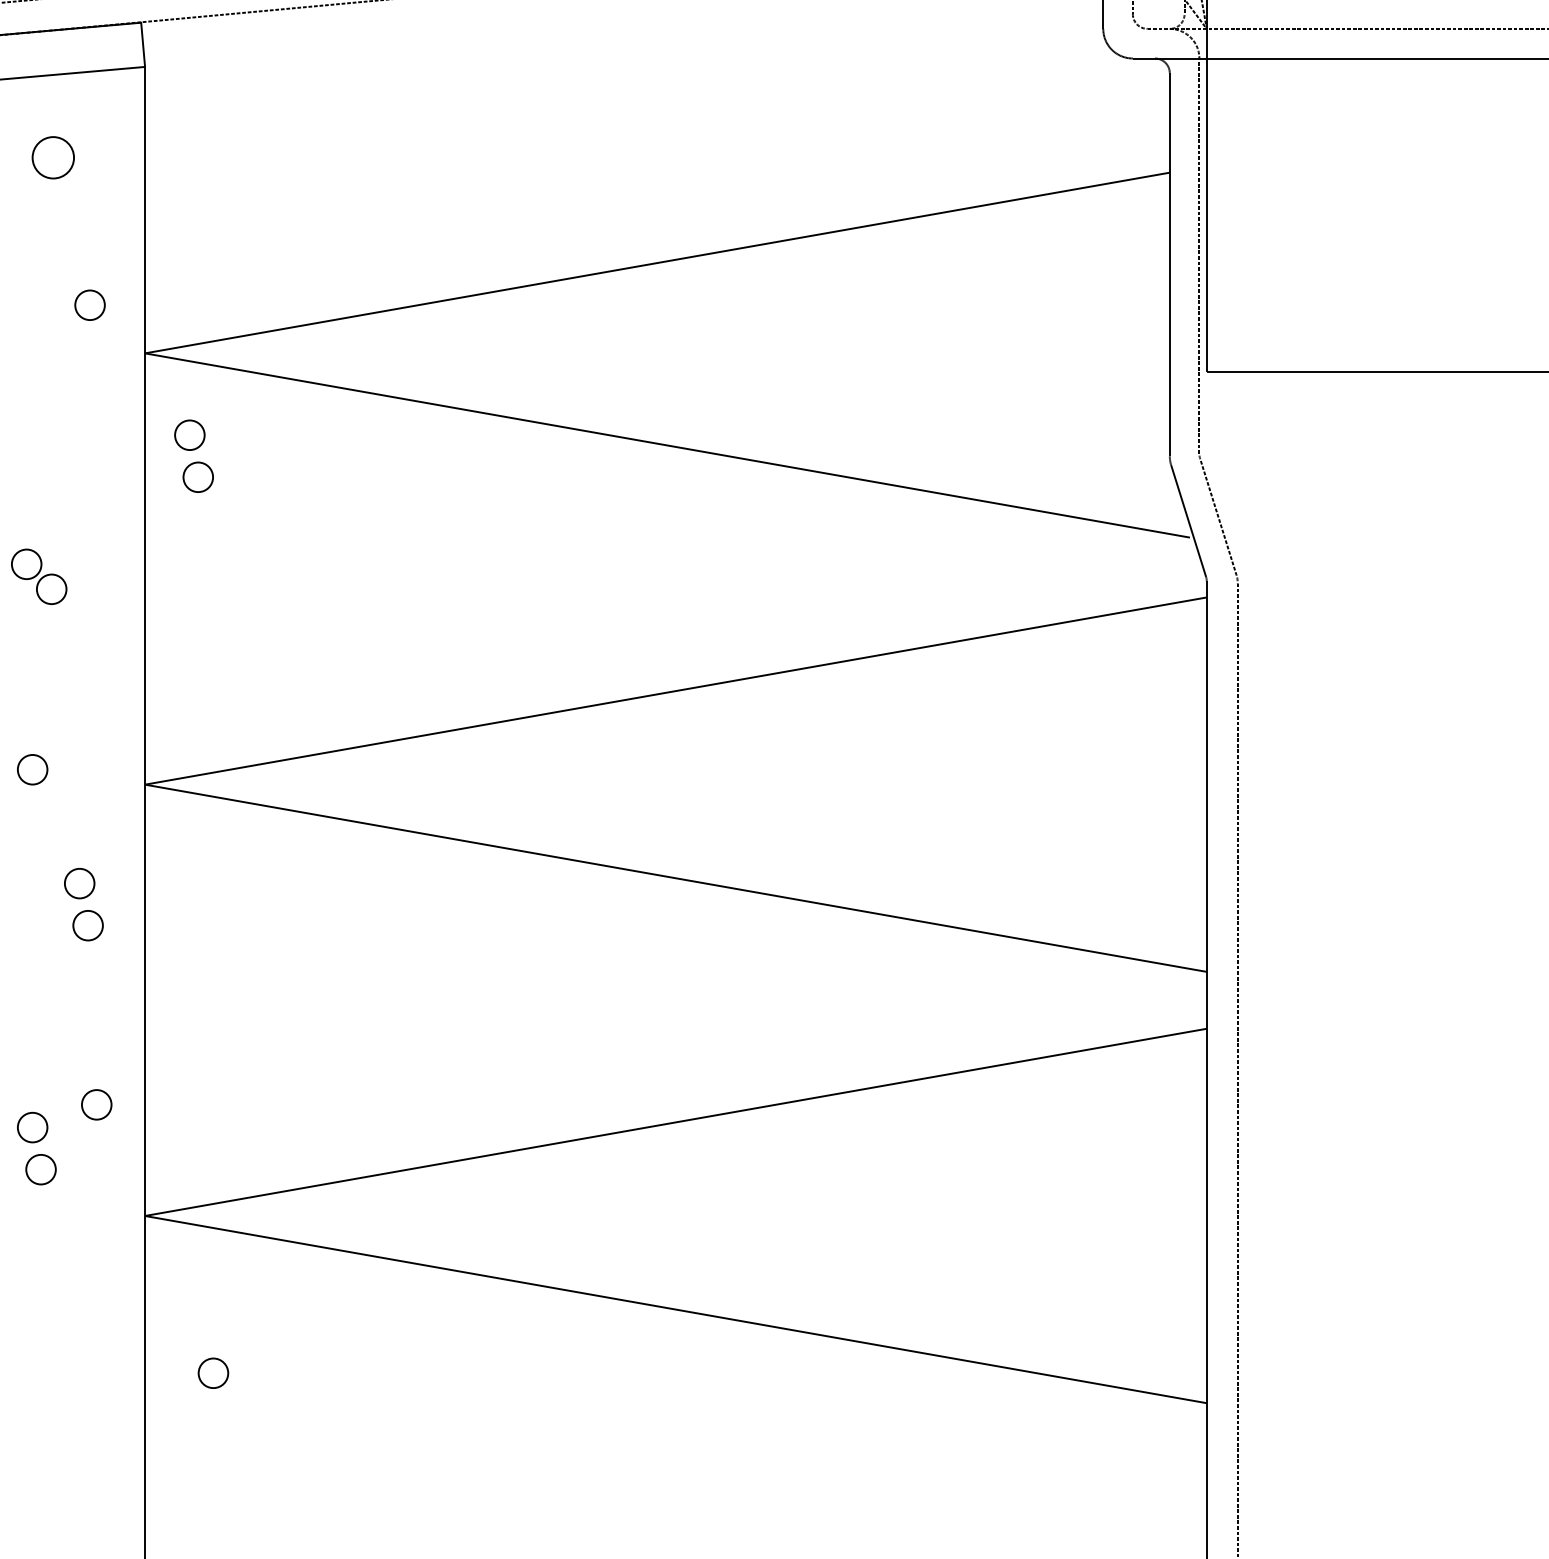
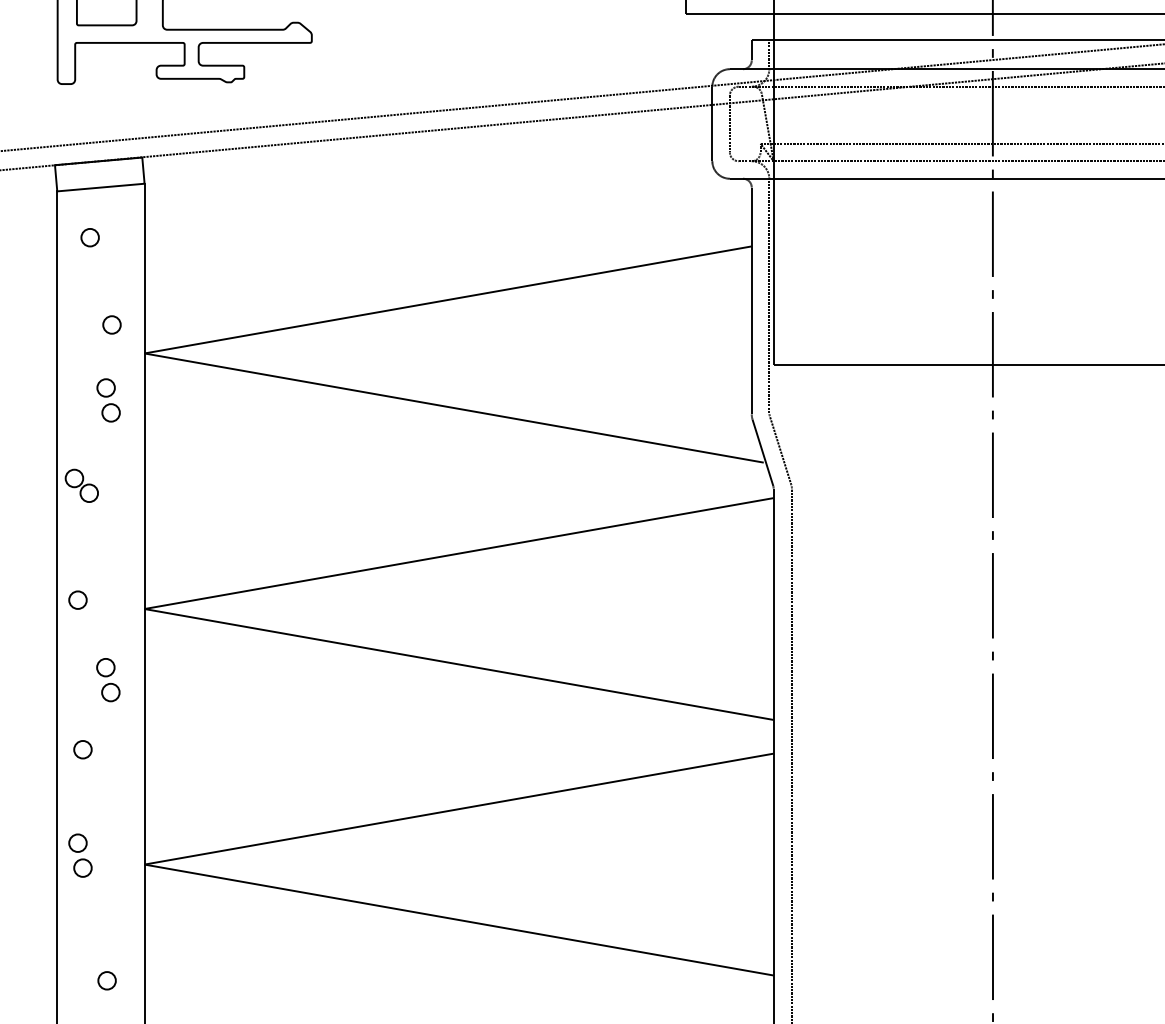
circle: (52, 157) -> (89, 237), size x0.71
part: (193, 456) -> (108, 400), moved
circle: (95, 1104) -> (82, 749), moved
part: (36, 1148) -> (80, 855), moved
circle: (212, 1372) -> (106, 980), moved

